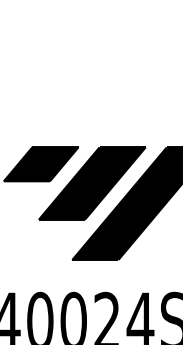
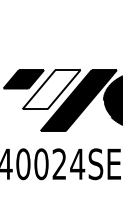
fill: (92, 183) -> (51, 89), removed

